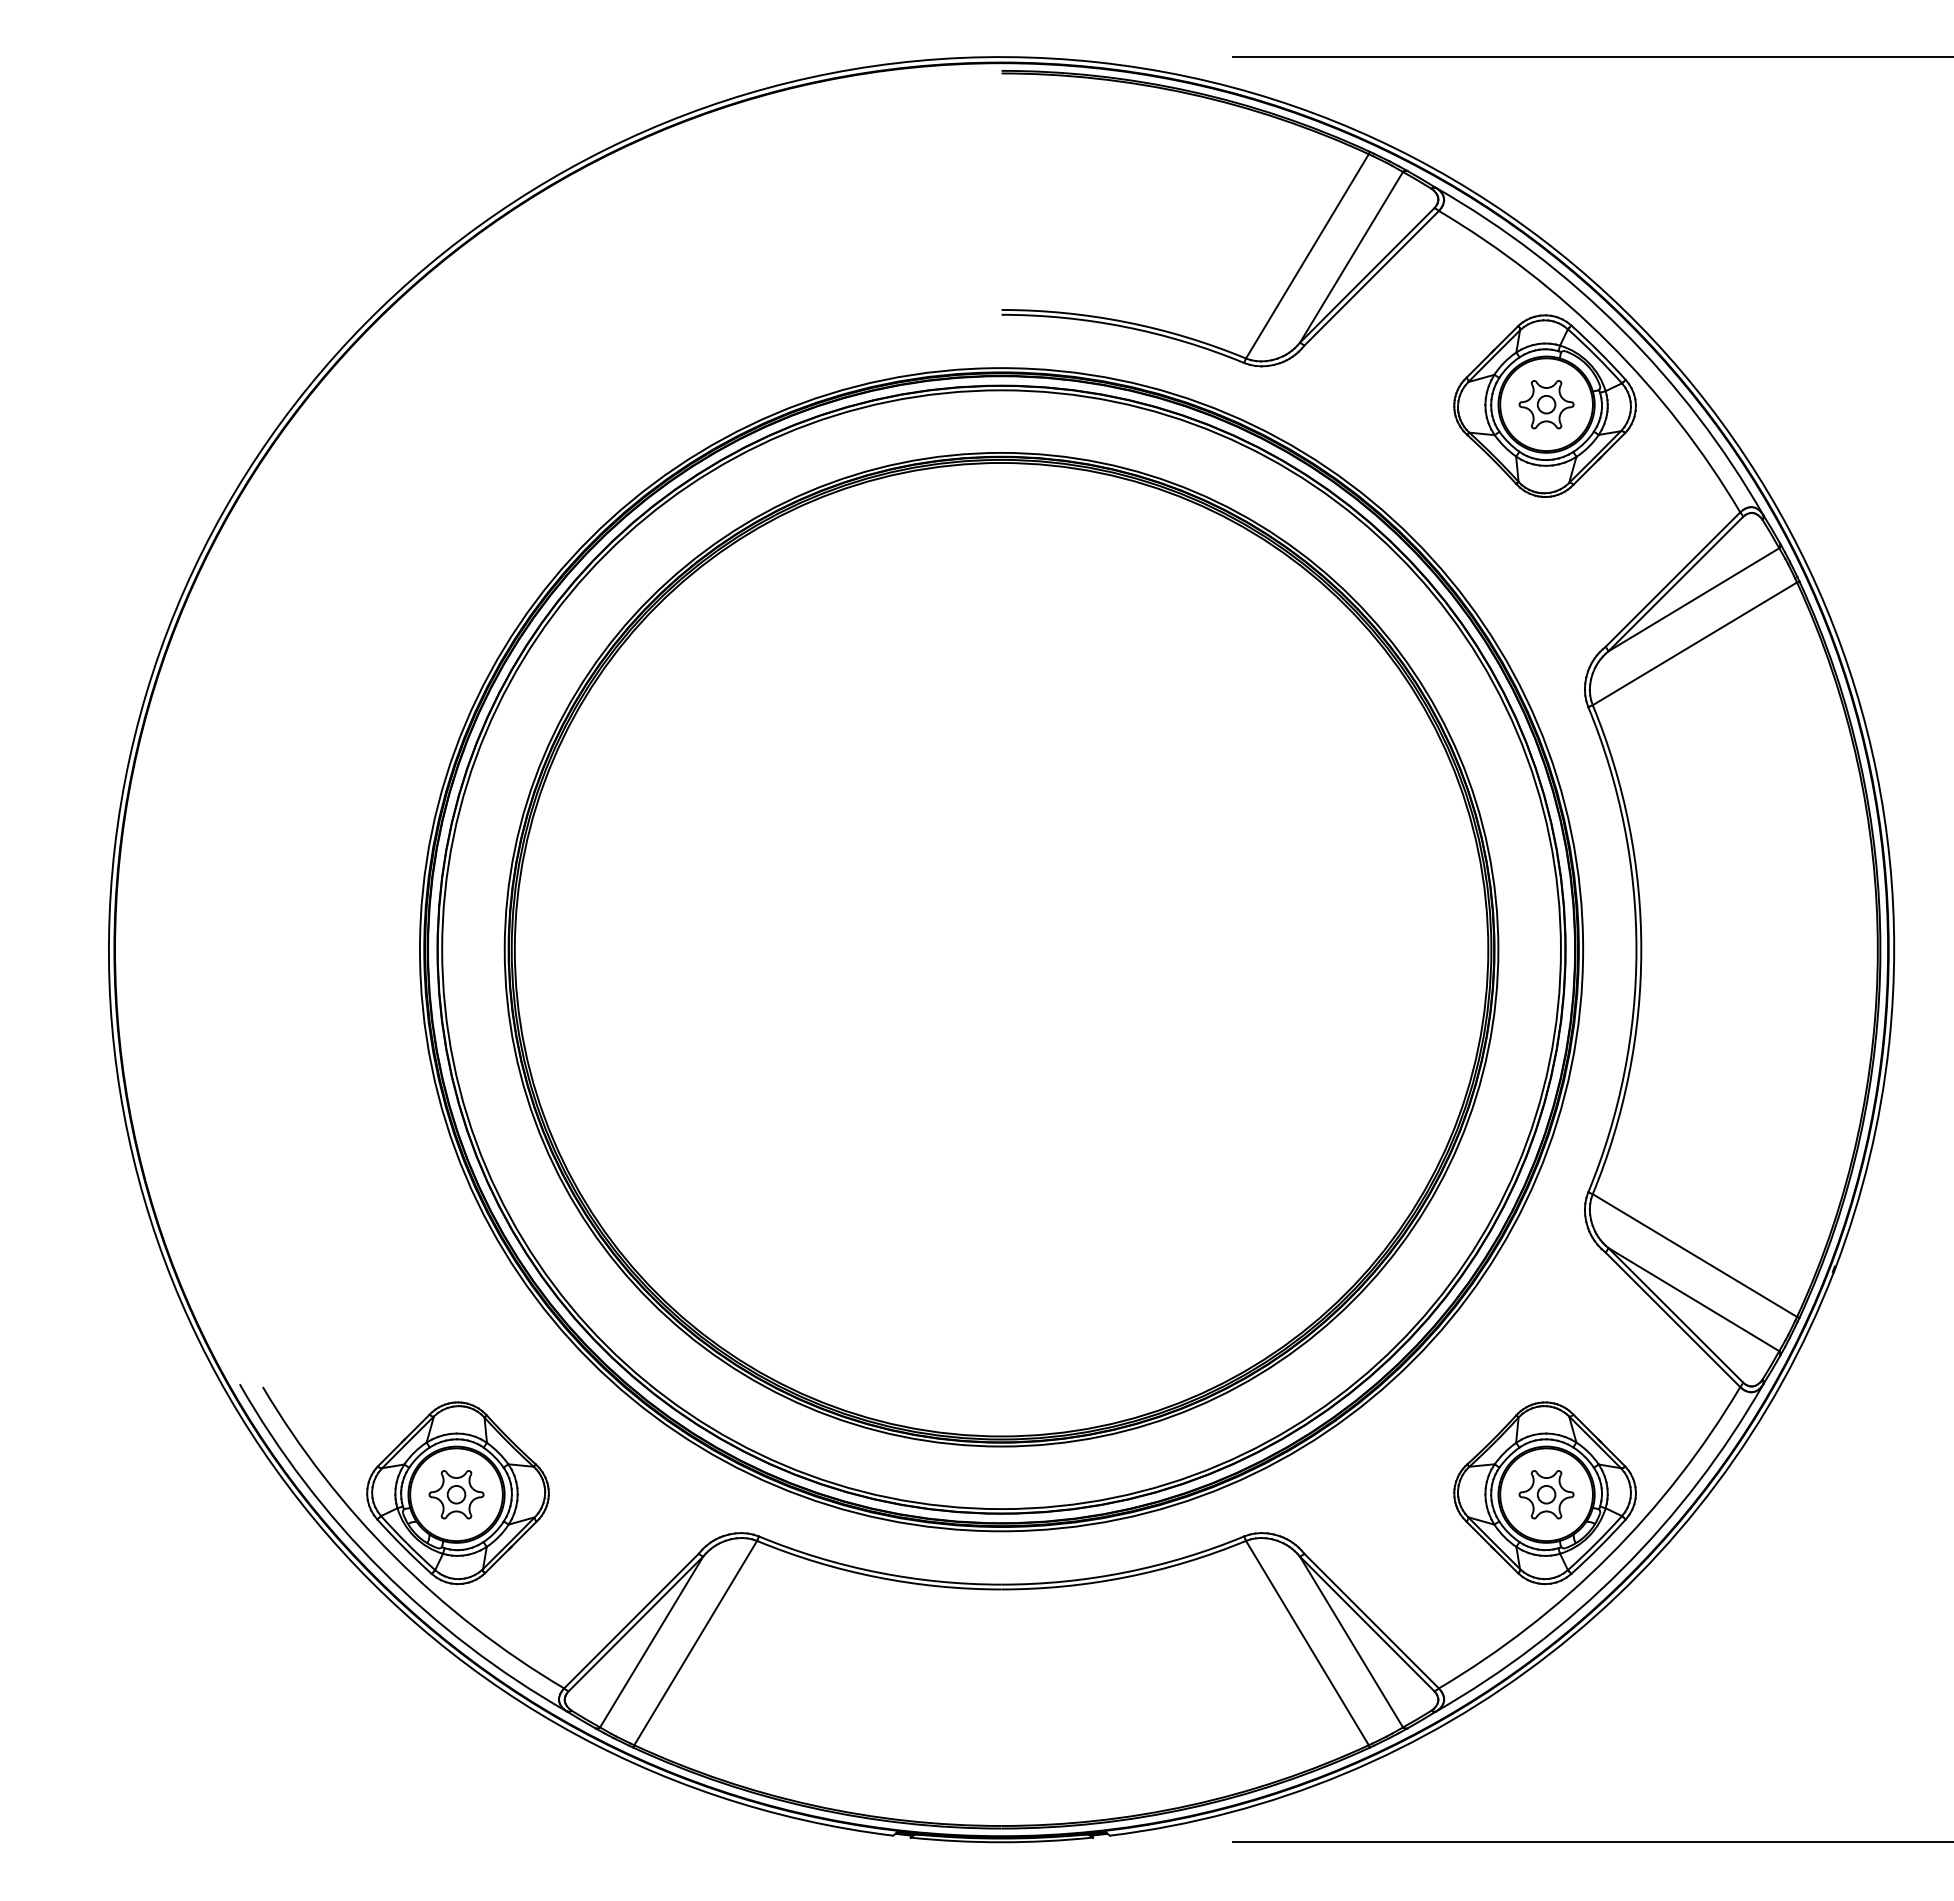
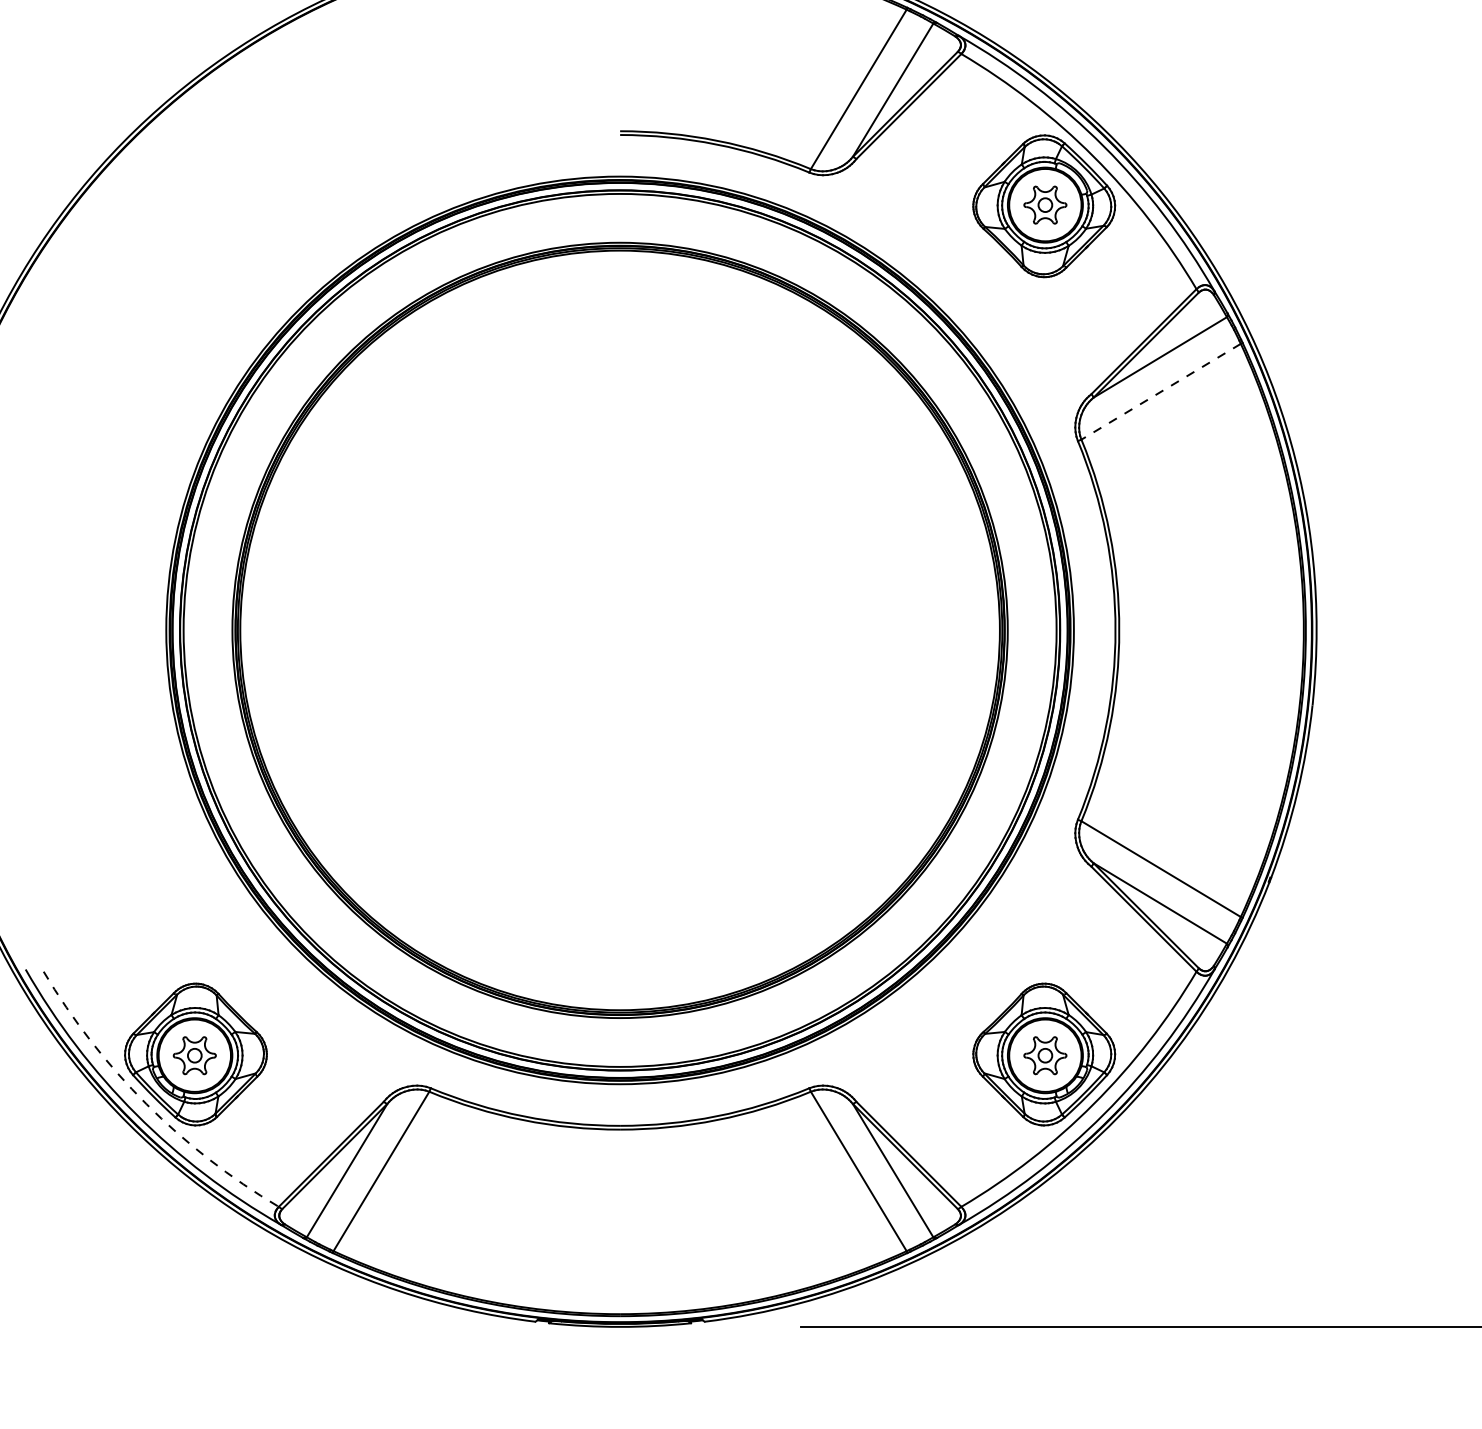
line: (1694, 644) -> (1160, 392), solid -> dashed
arc: (394, 1556) -> (146, 1103), solid -> dashed

